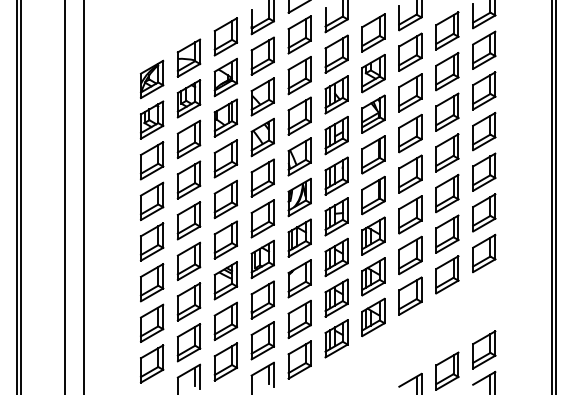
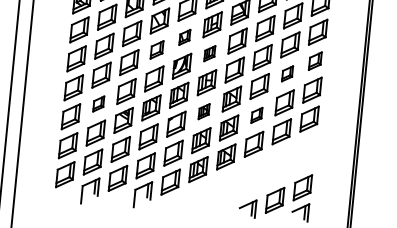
part: (299, 156) -> (184, 37), size x0.6
part: (484, 171) -> (315, 60), size x0.7
part: (336, 175) -> (209, 53), size x0.6
part: (262, 177) -> (156, 49), size x0.7
part: (447, 193) -> (287, 73), size x0.6
part: (410, 255) -> (256, 115), size x0.6
part: (336, 257) -> (204, 111), size x0.6
part: (188, 260) -> (98, 103), size x0.6

